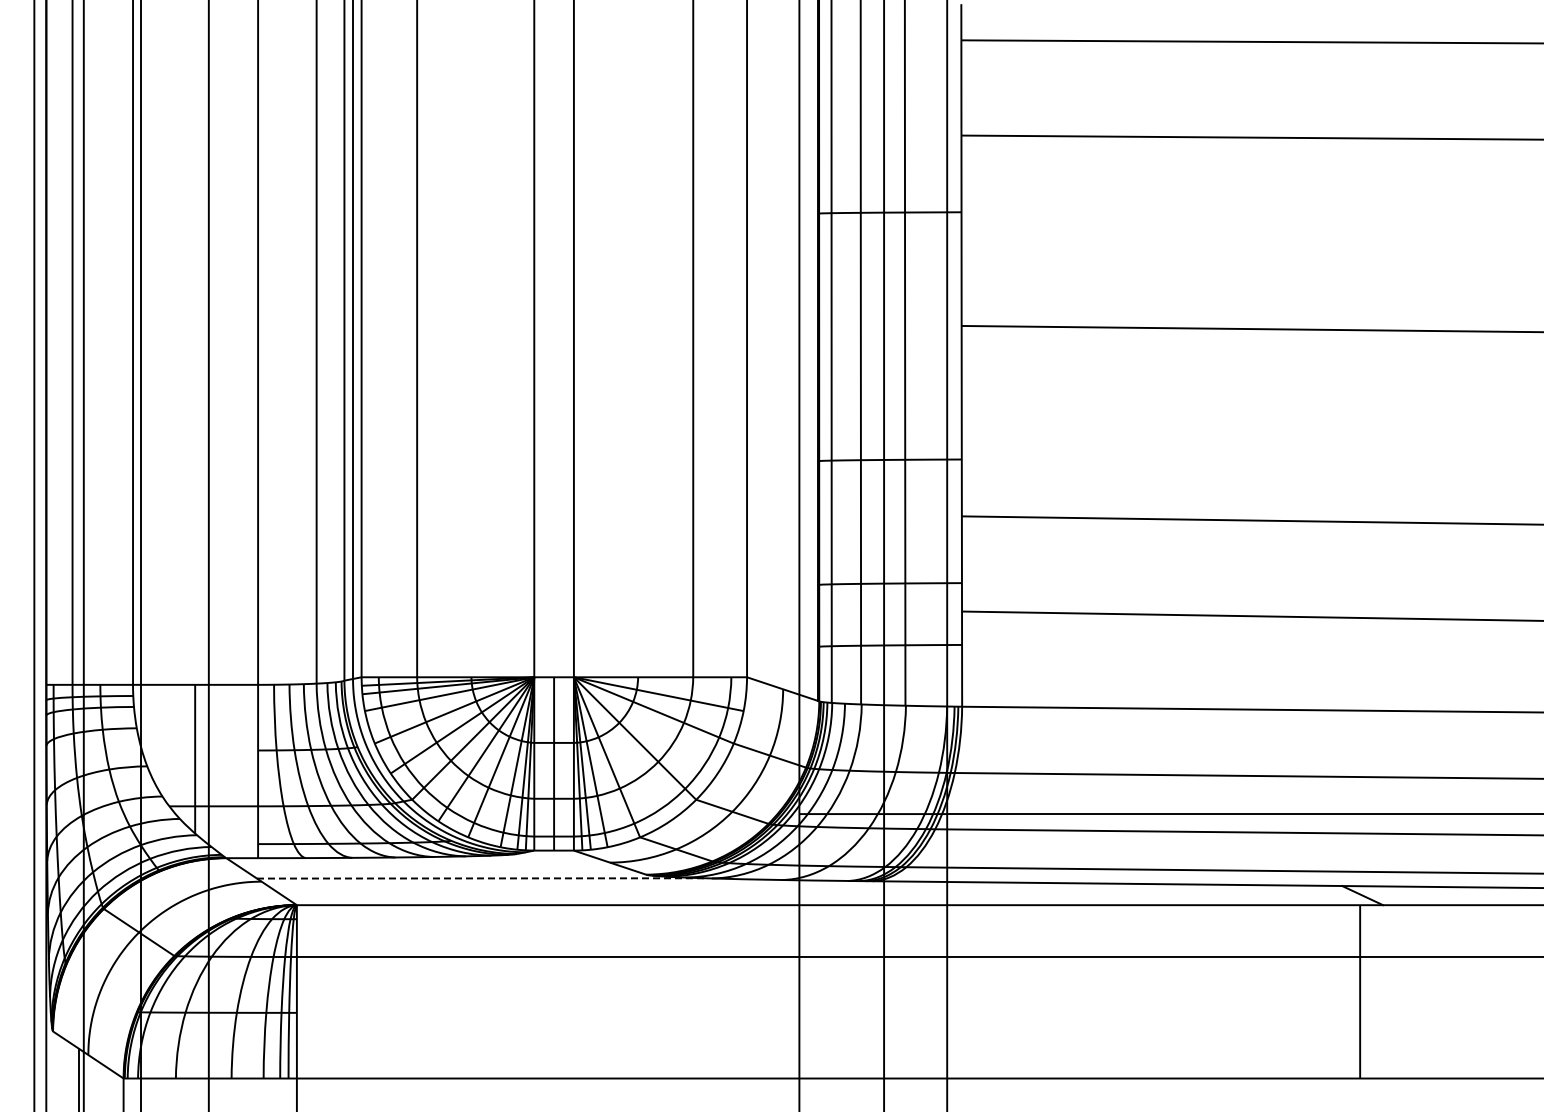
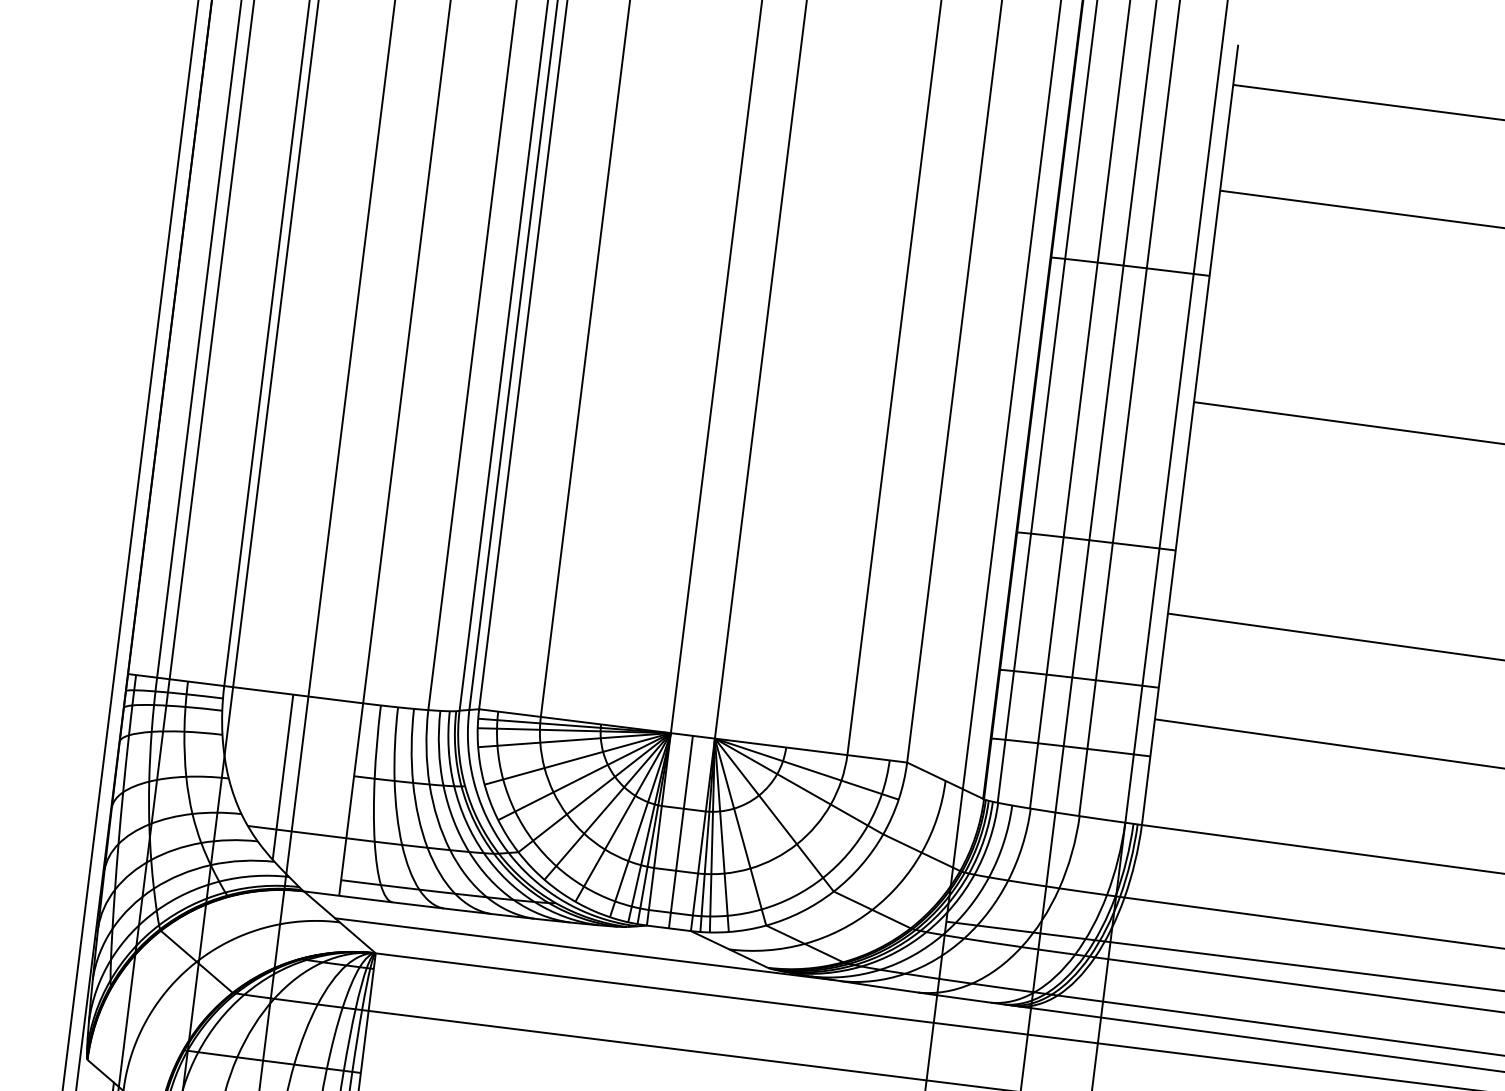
line: (481, 878) -> (584, 949), dashed -> solid

